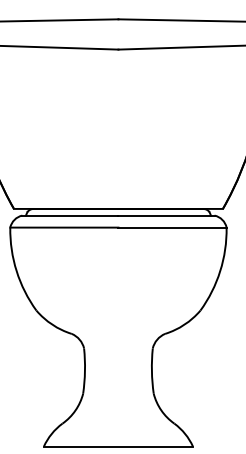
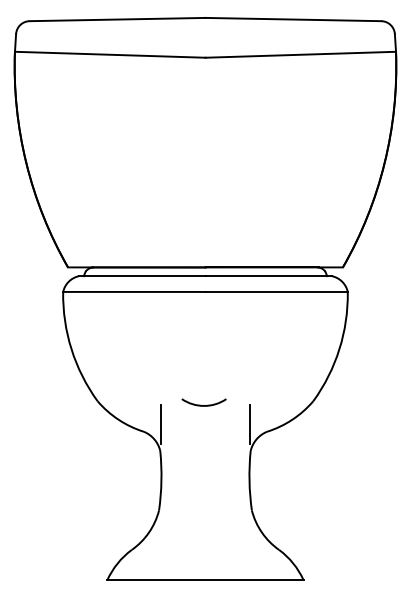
curve: (116, 313) -> (203, 405), added
line: (85, 328) -> (161, 424), added
line: (151, 328) -> (249, 424), added

